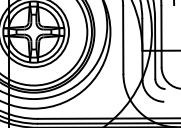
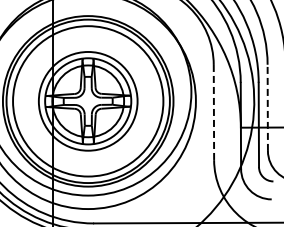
line: (161, 36) -> (267, 107), solid -> dashed
line: (122, 40) -> (213, 112), solid -> dashed

